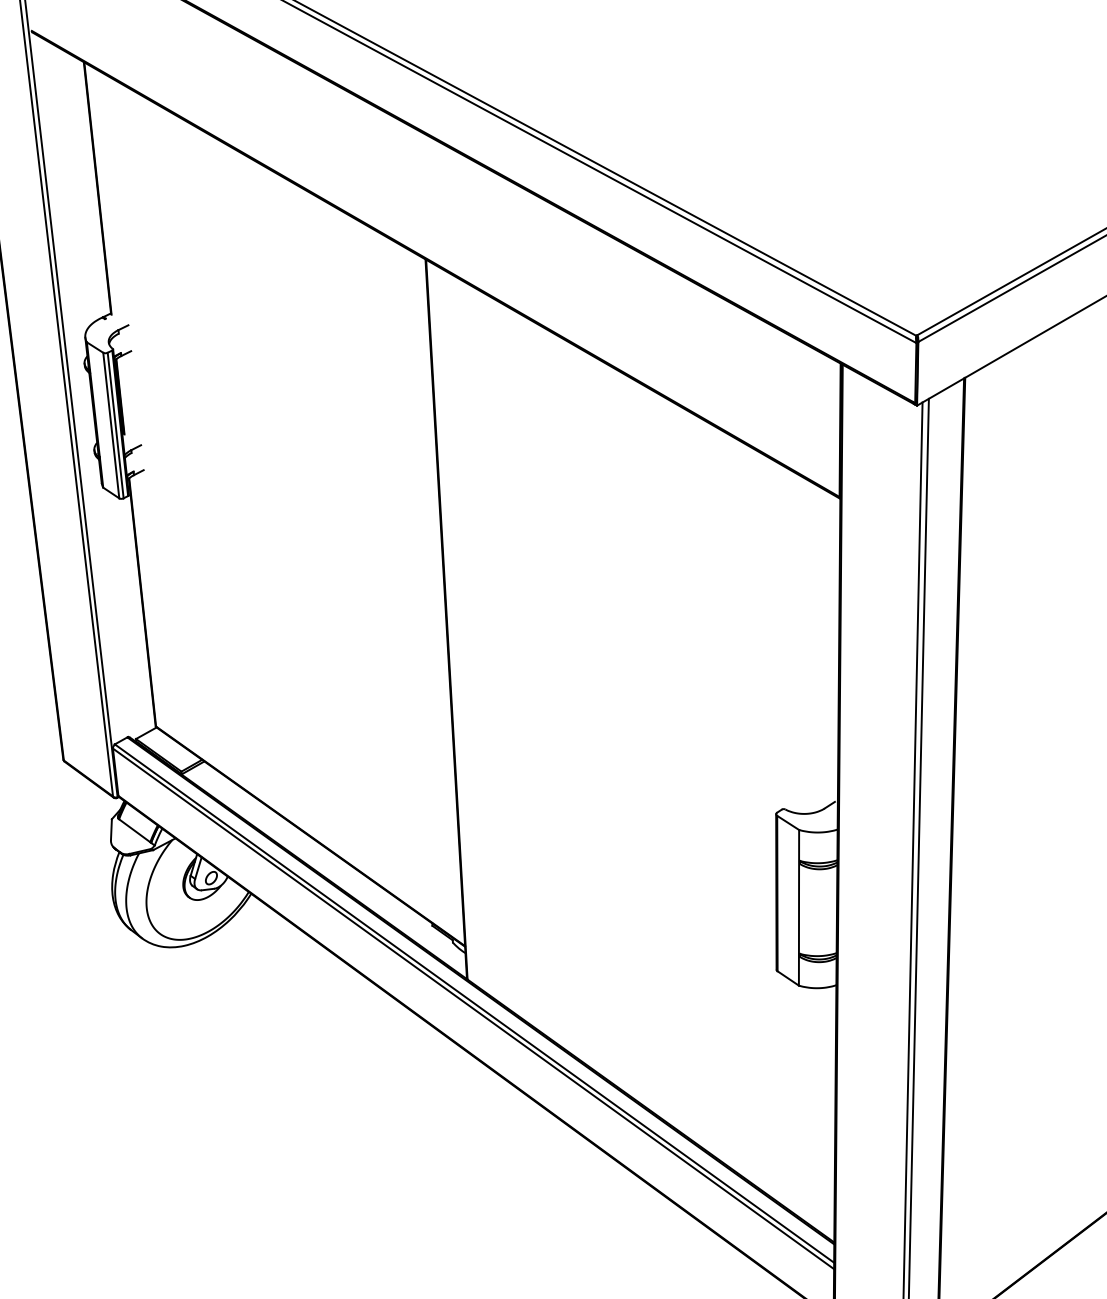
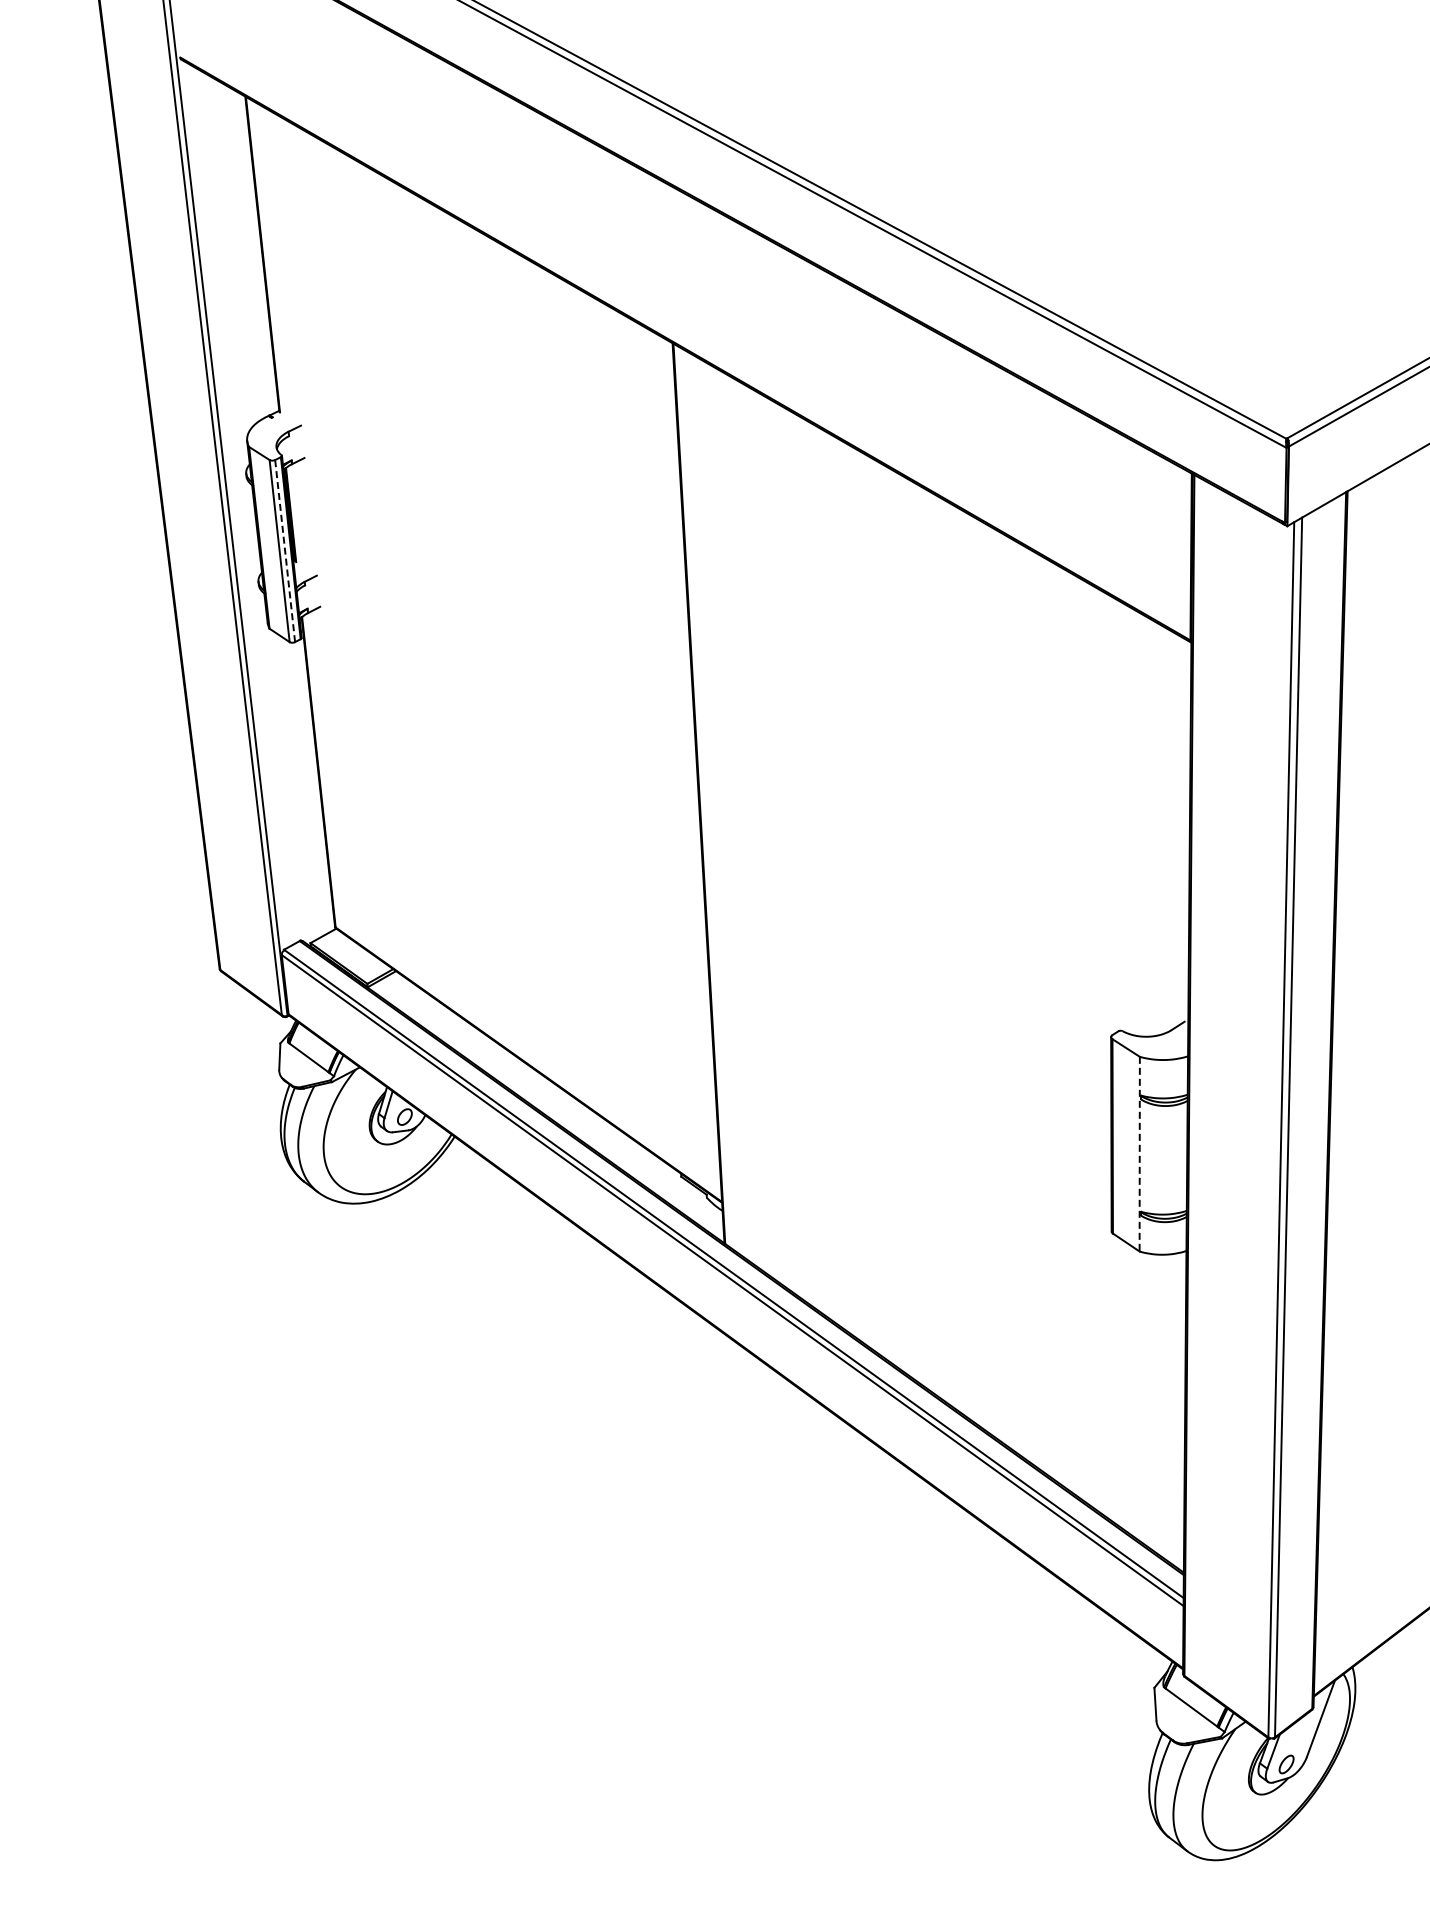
line: (115, 425) -> (285, 551), solid -> dashed
line: (798, 908) -> (1139, 1154), solid -> dashed

